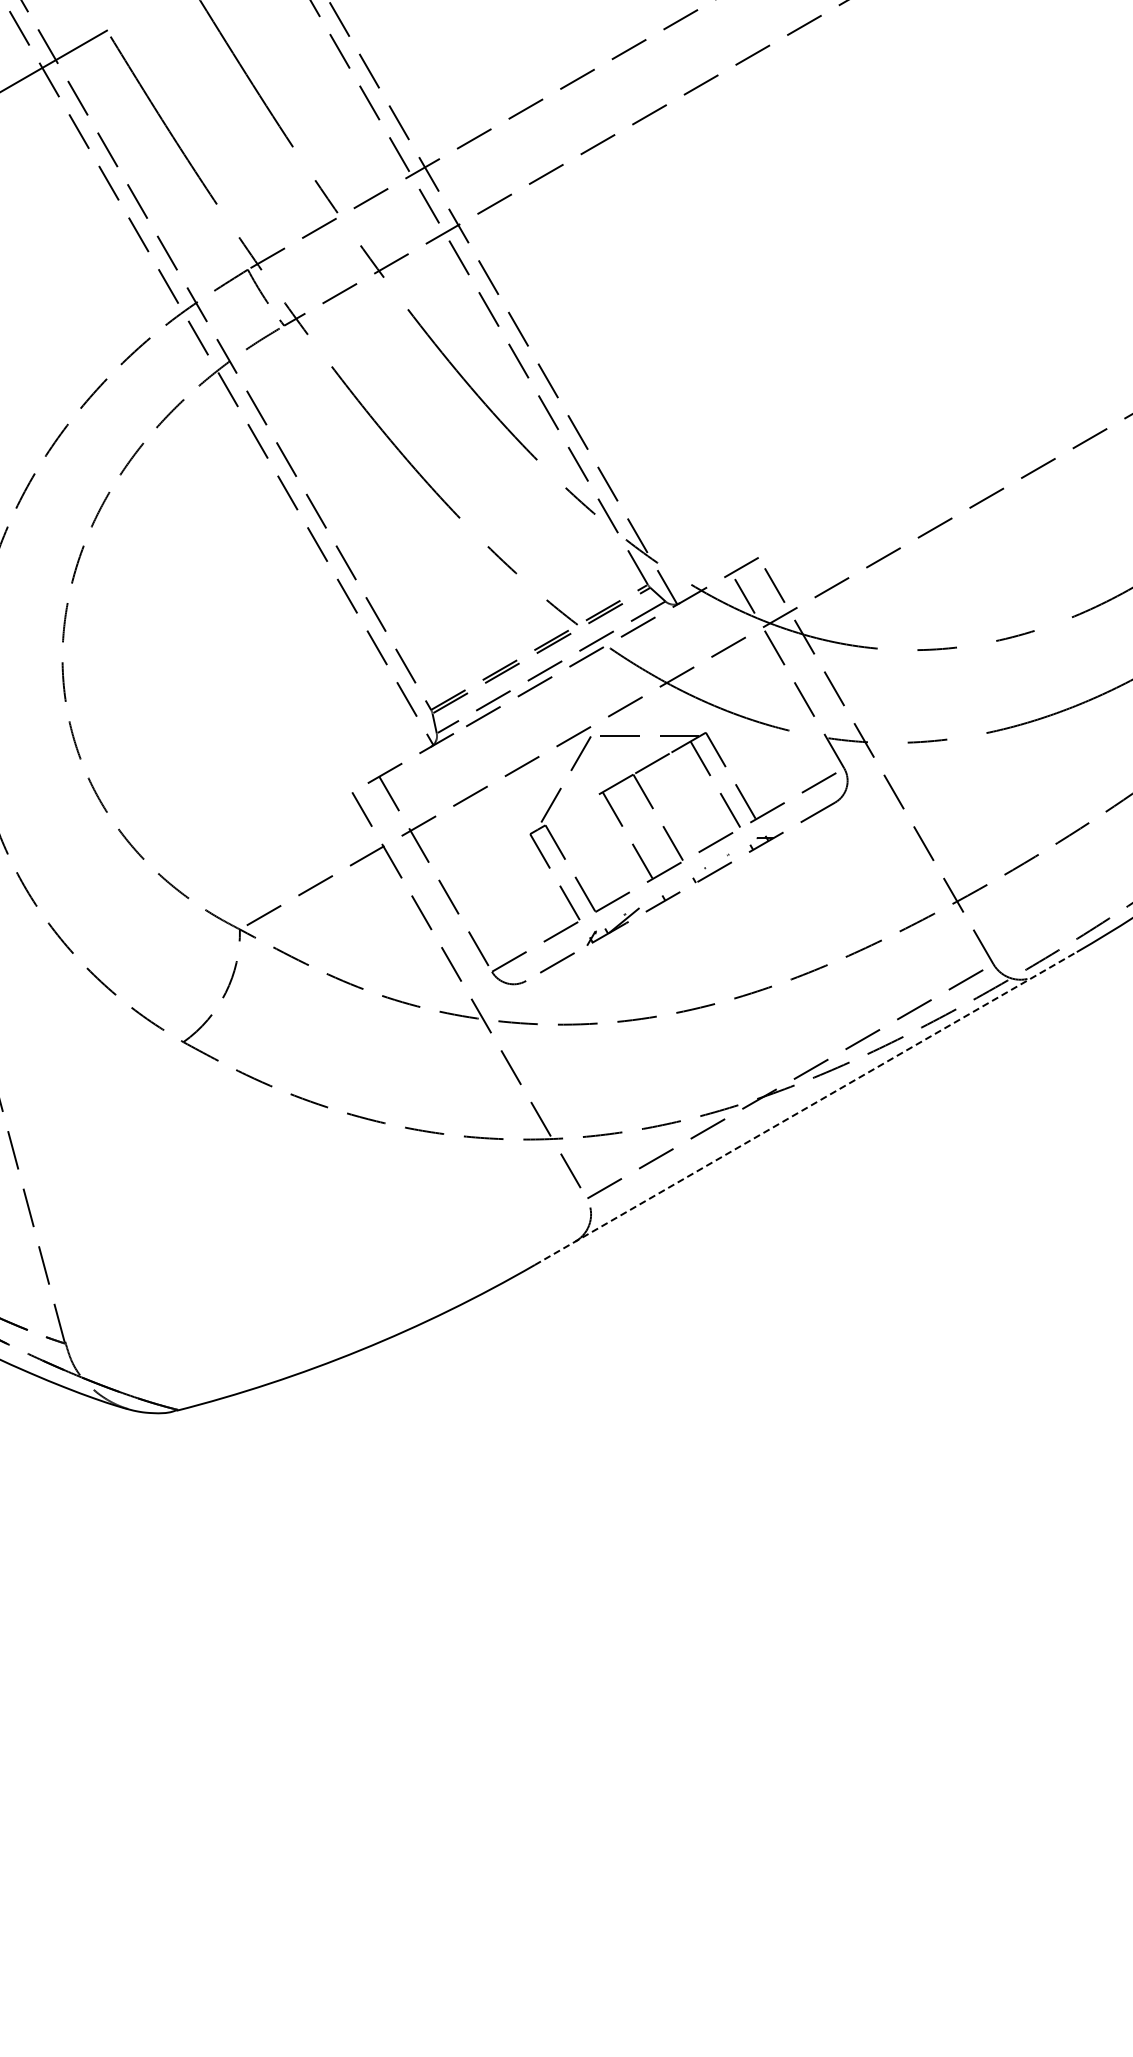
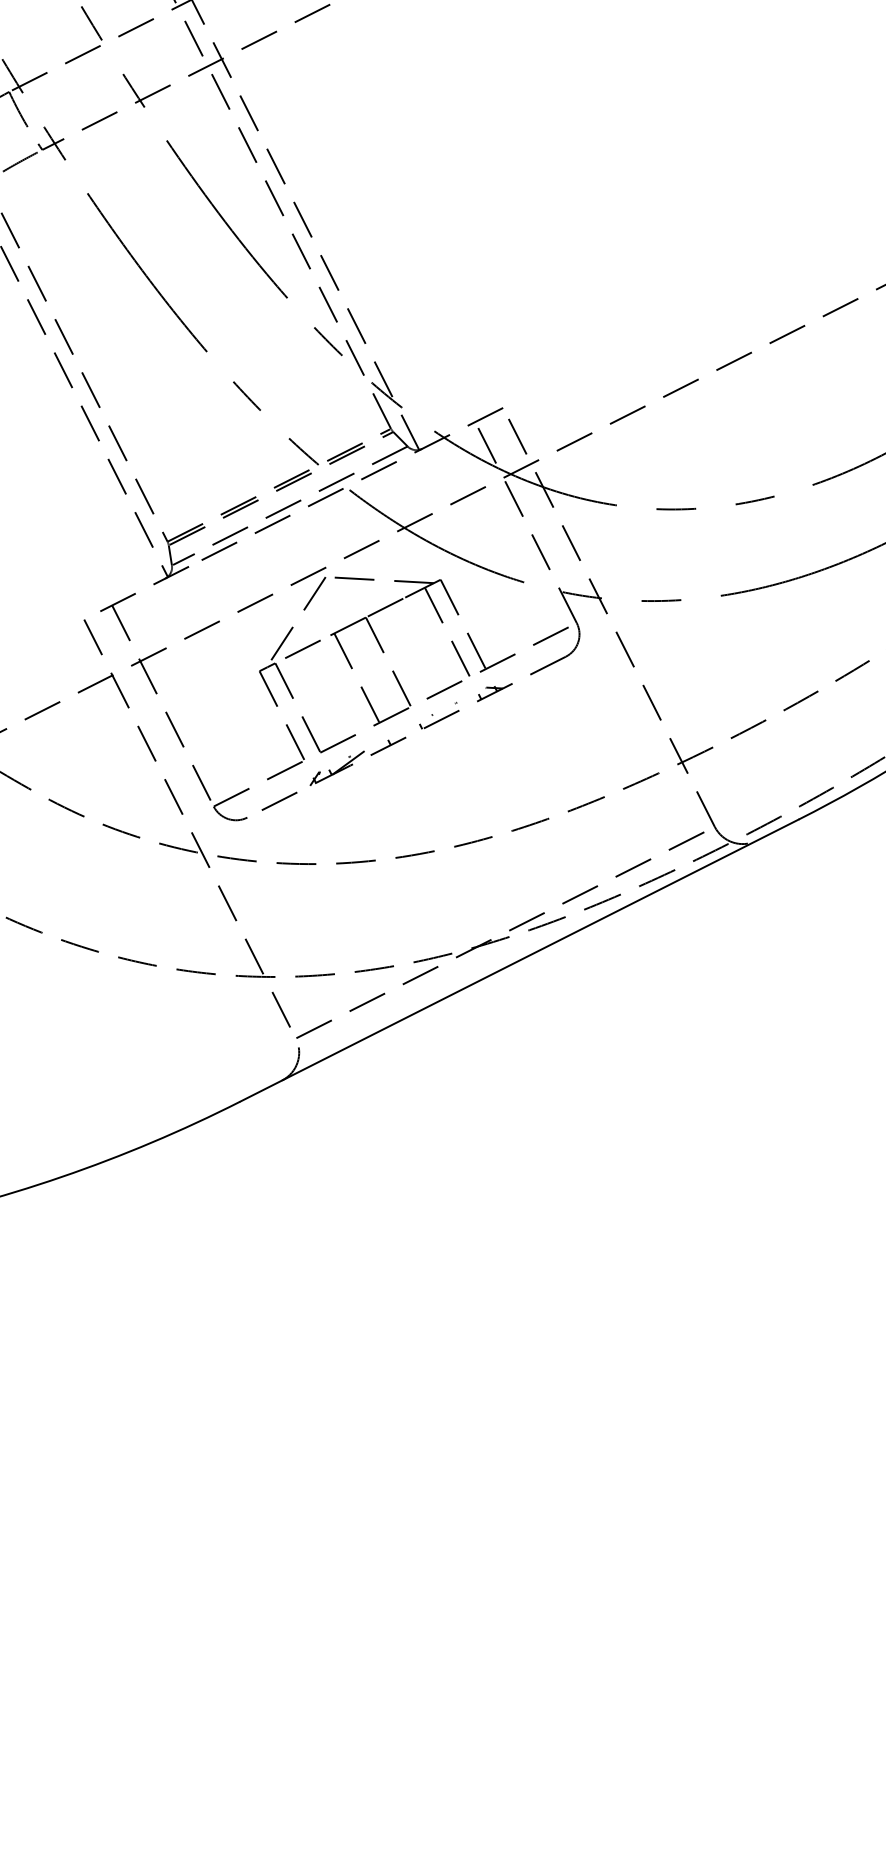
line: (571, 809) -> (302, 648), added
line: (805, 1108) -> (519, 960), dashed -> solid

